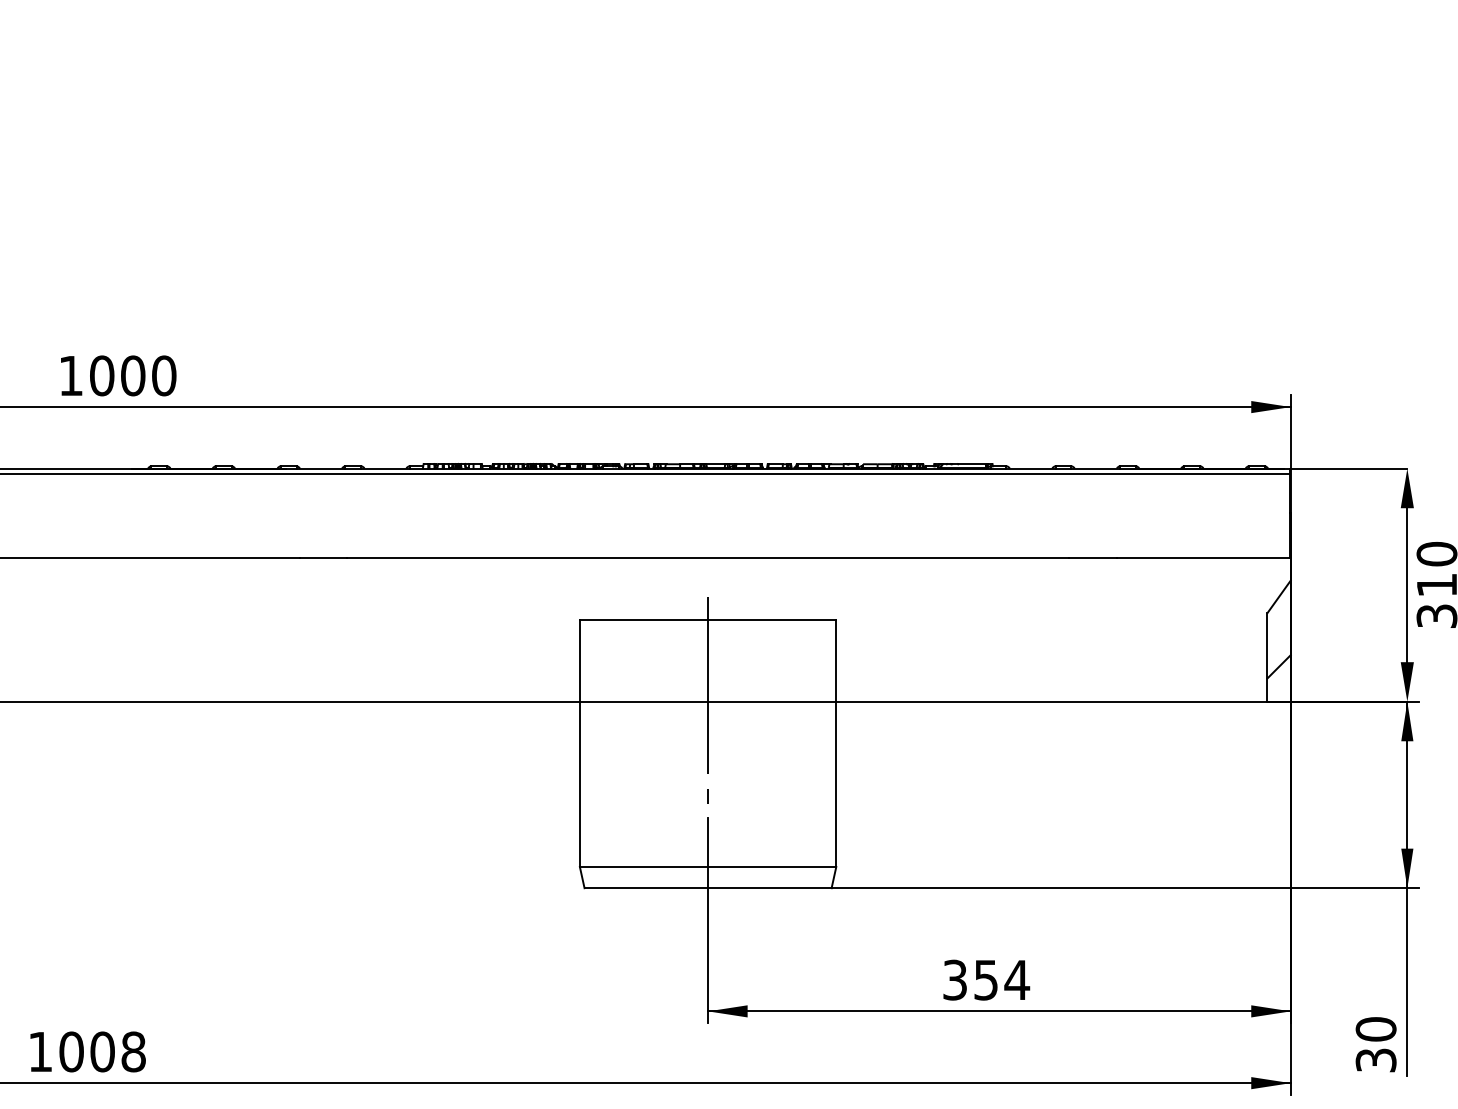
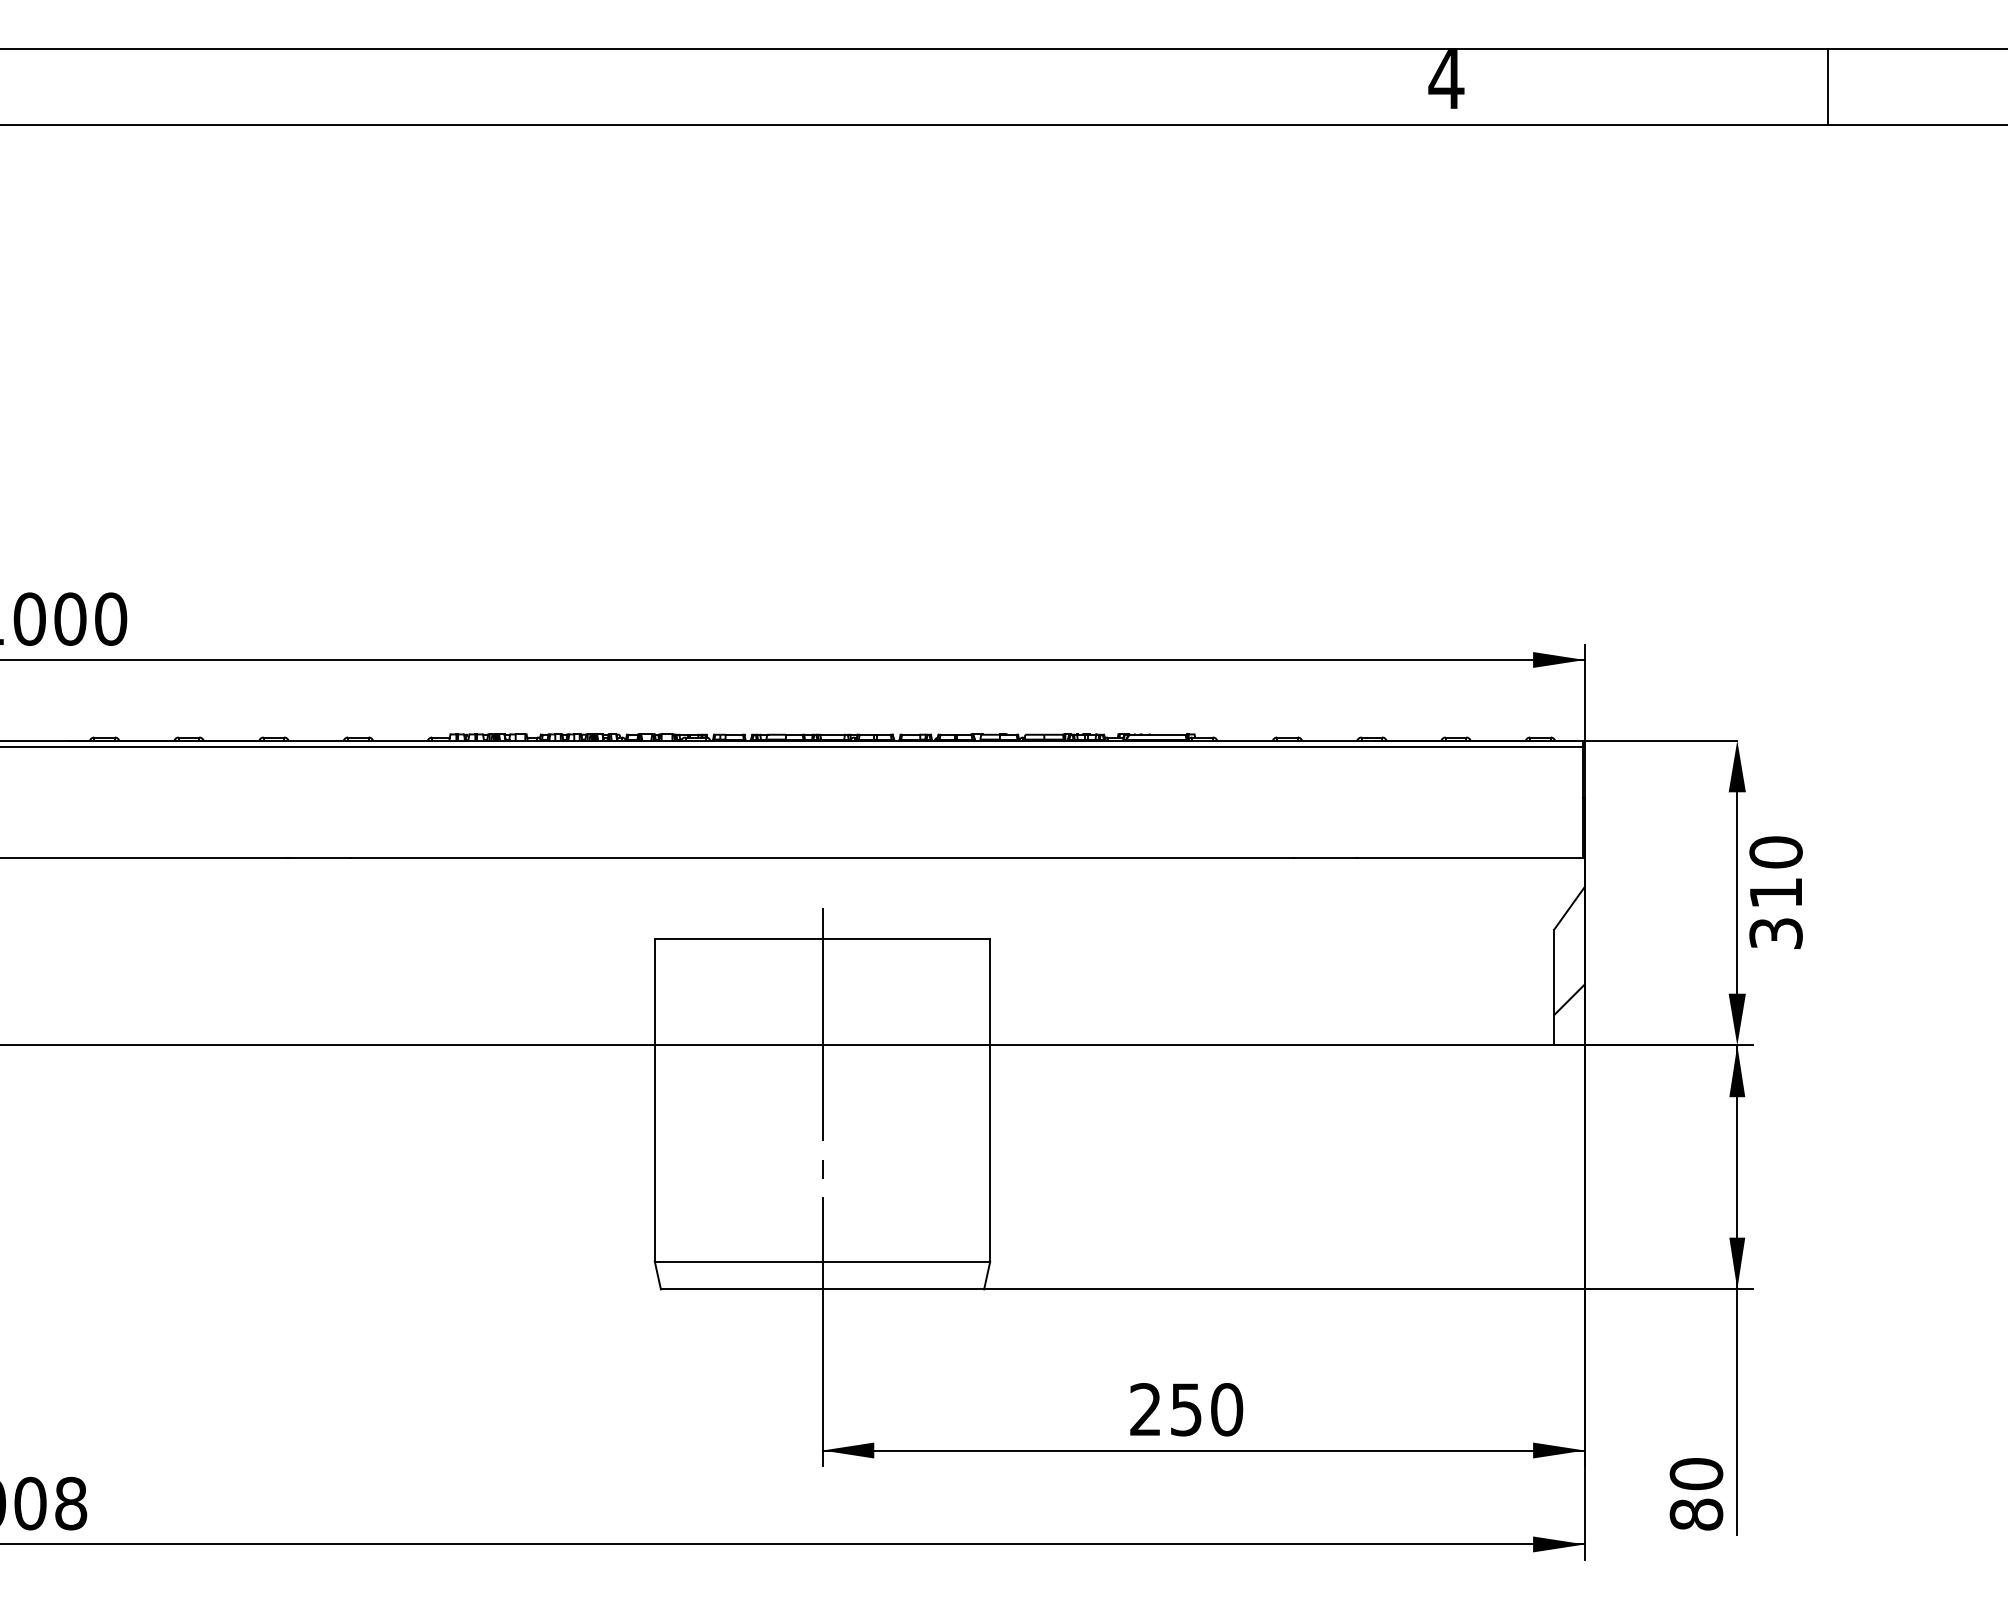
text: (986, 980) -> (1186, 1409), 354 -> 250
text: (1376, 1060) -> (1696, 1514), 30 -> 80

